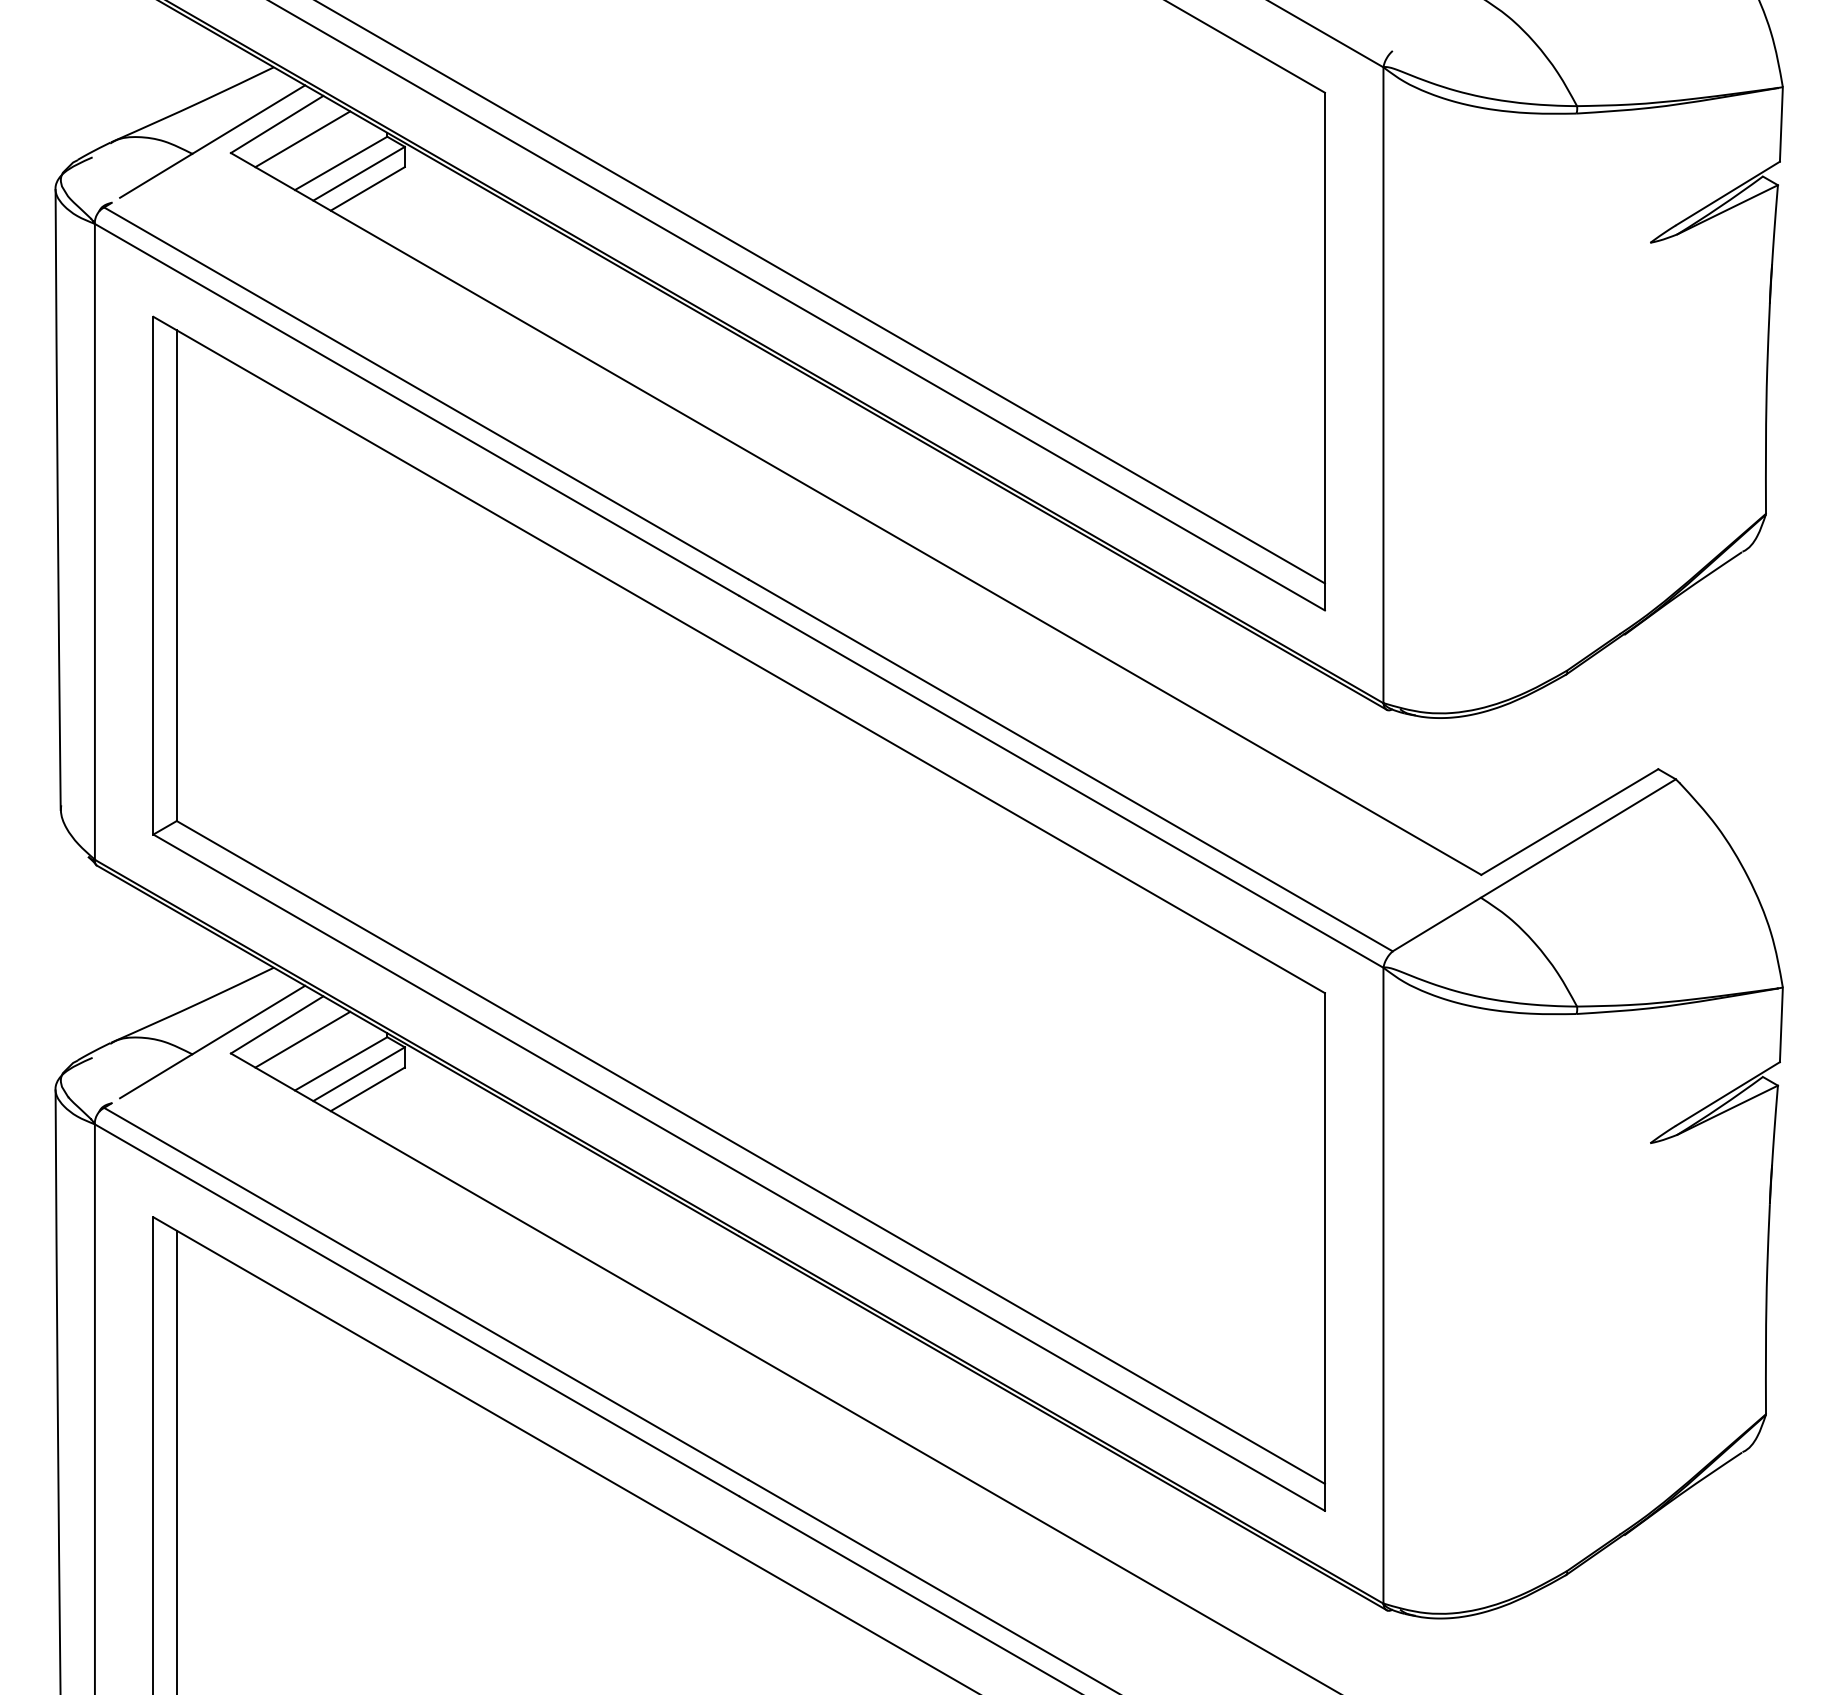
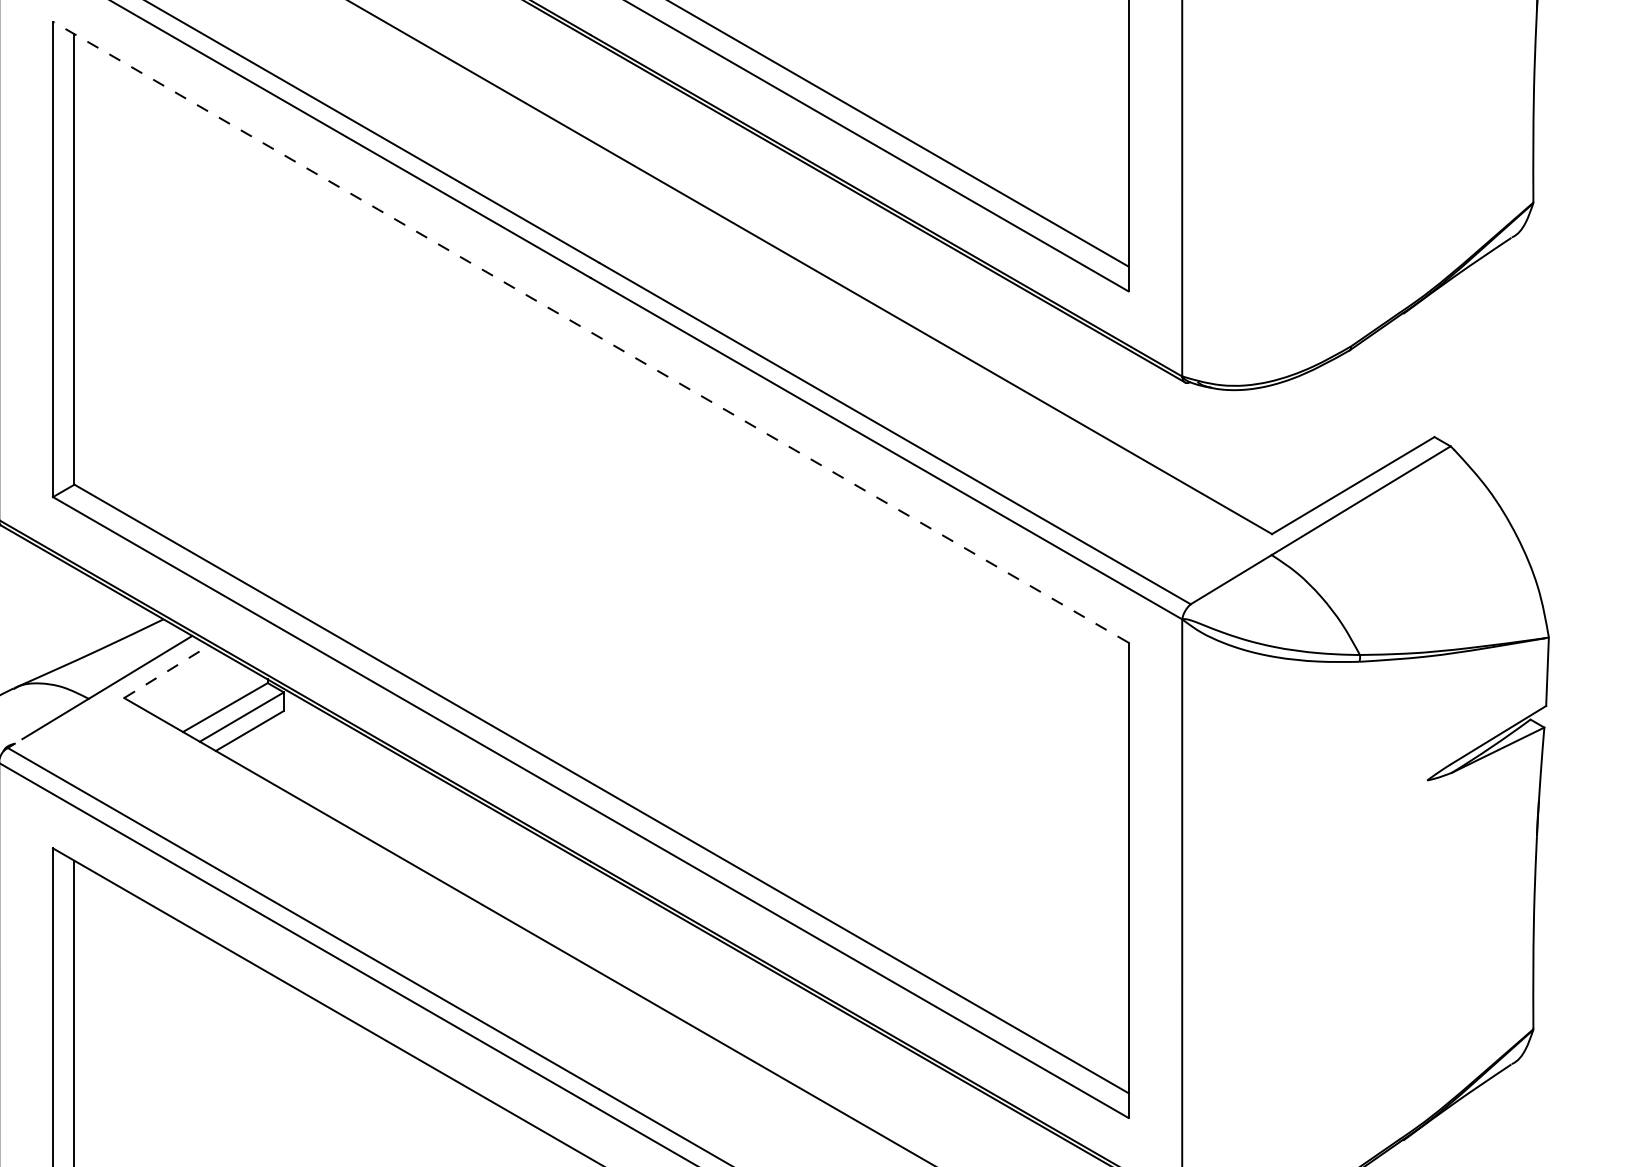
line: (738, 654) -> (590, 331), solid -> dashed
line: (277, 1024) -> (166, 671), solid -> dashed
line: (302, 1039) -> (189, 685), removed

